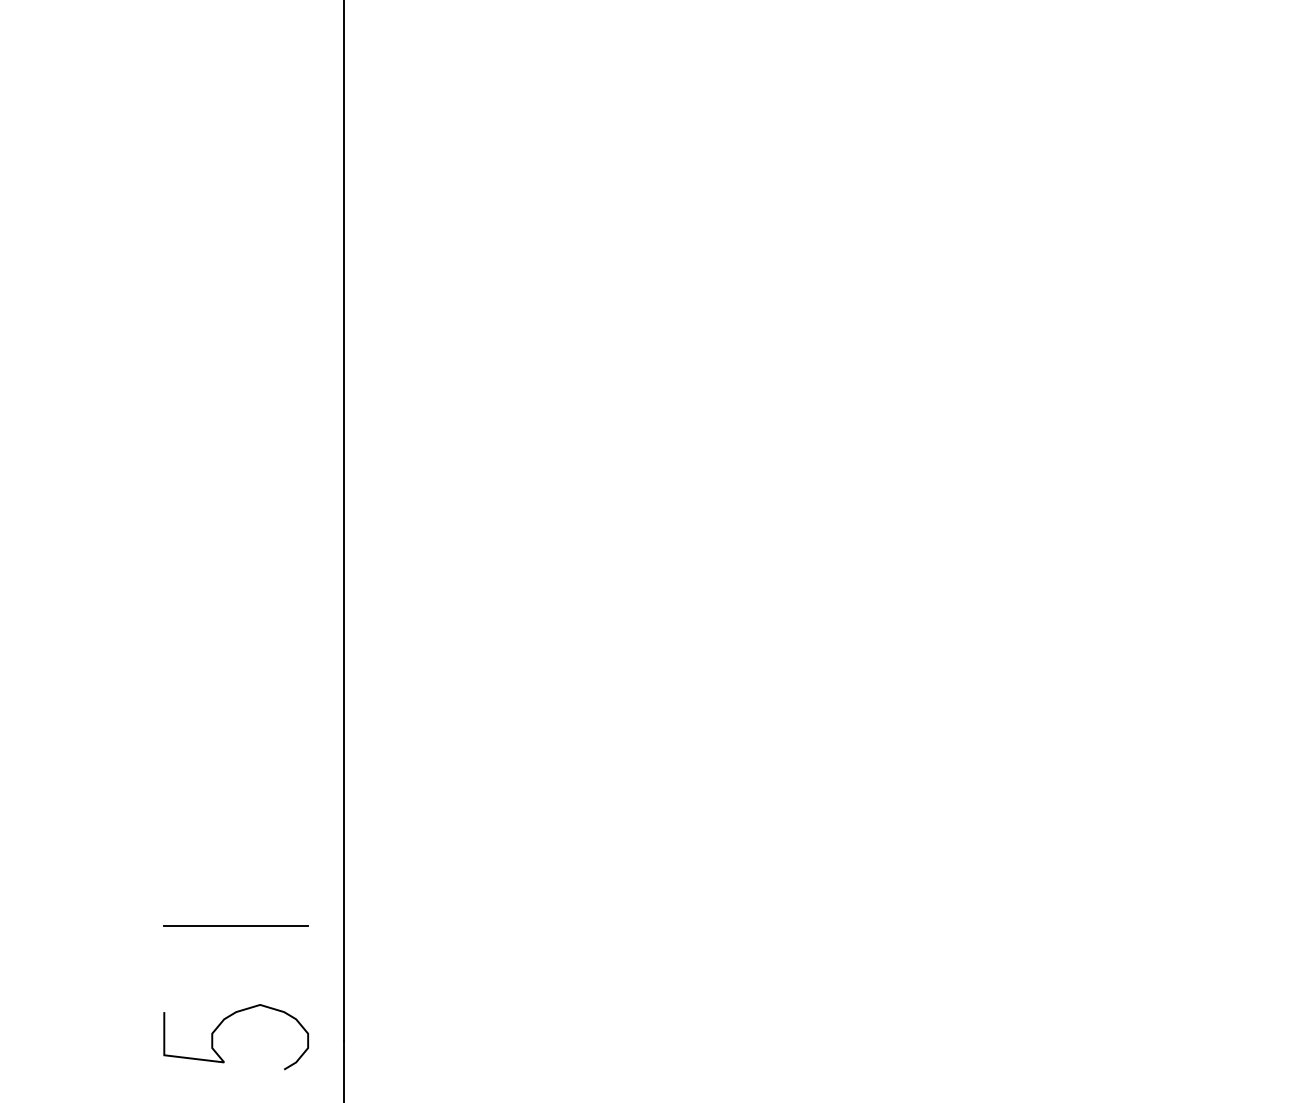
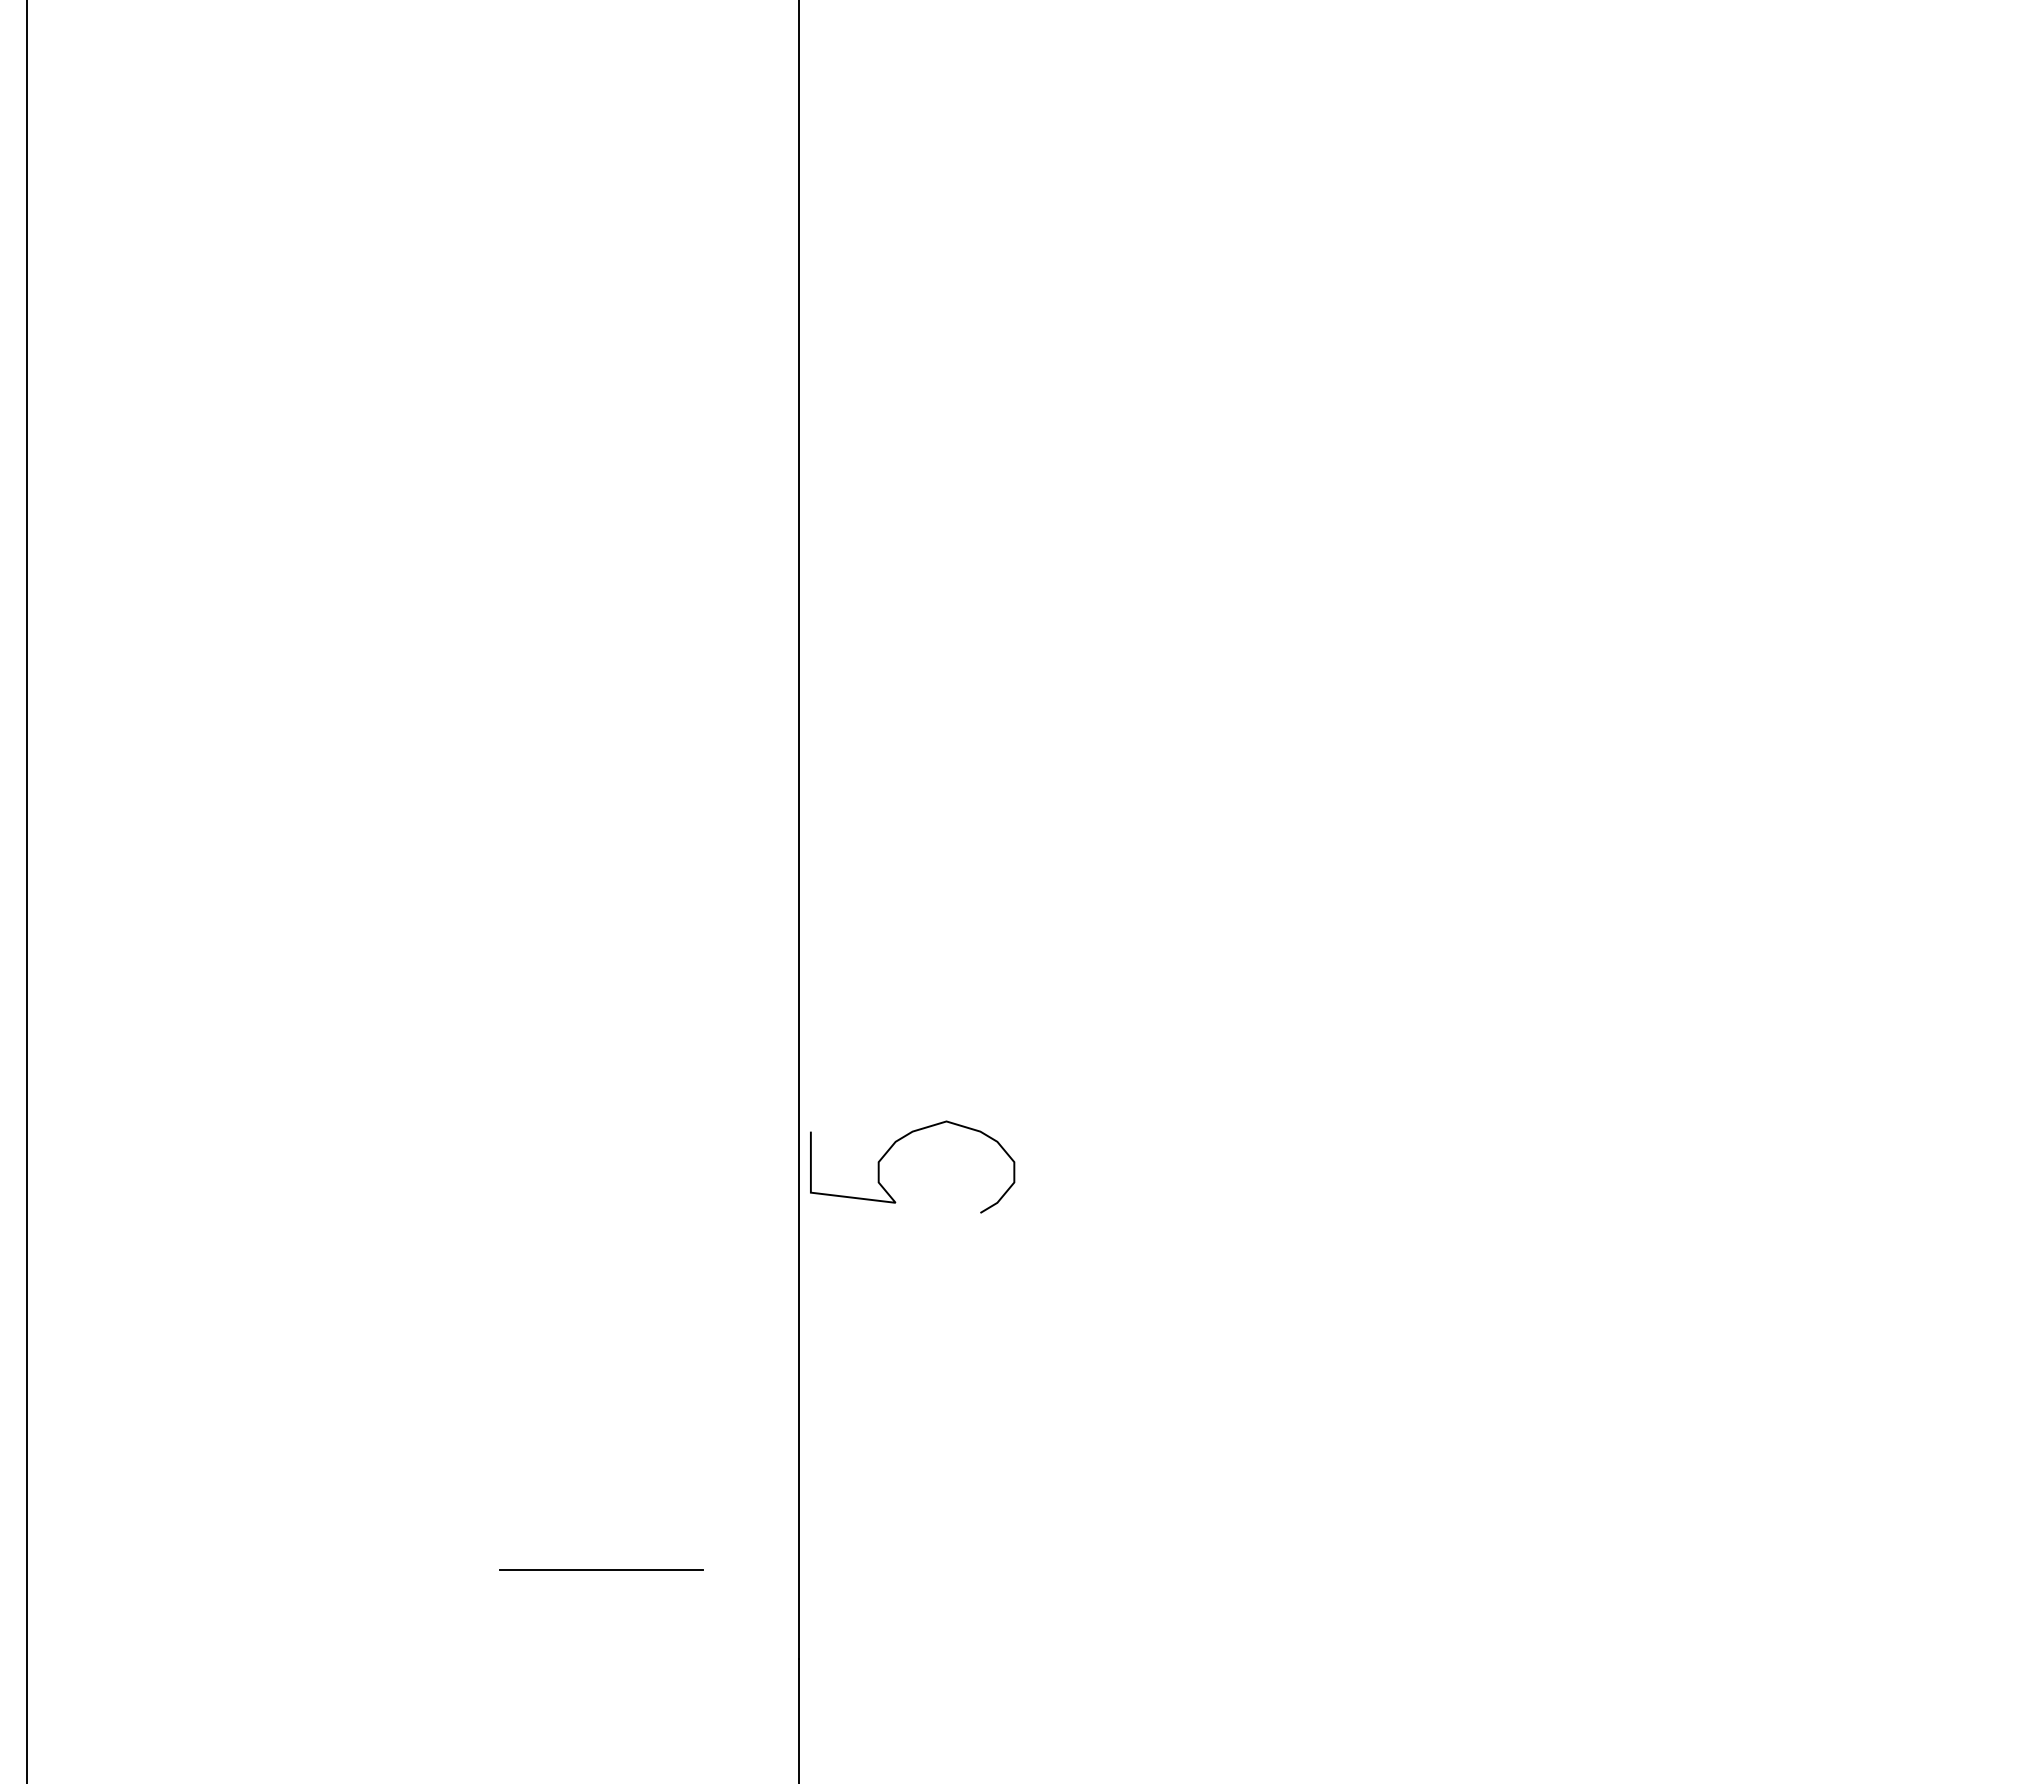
line: (236, 925) -> (601, 1569), moved
curve: (222, 1023) -> (892, 1147), moved

